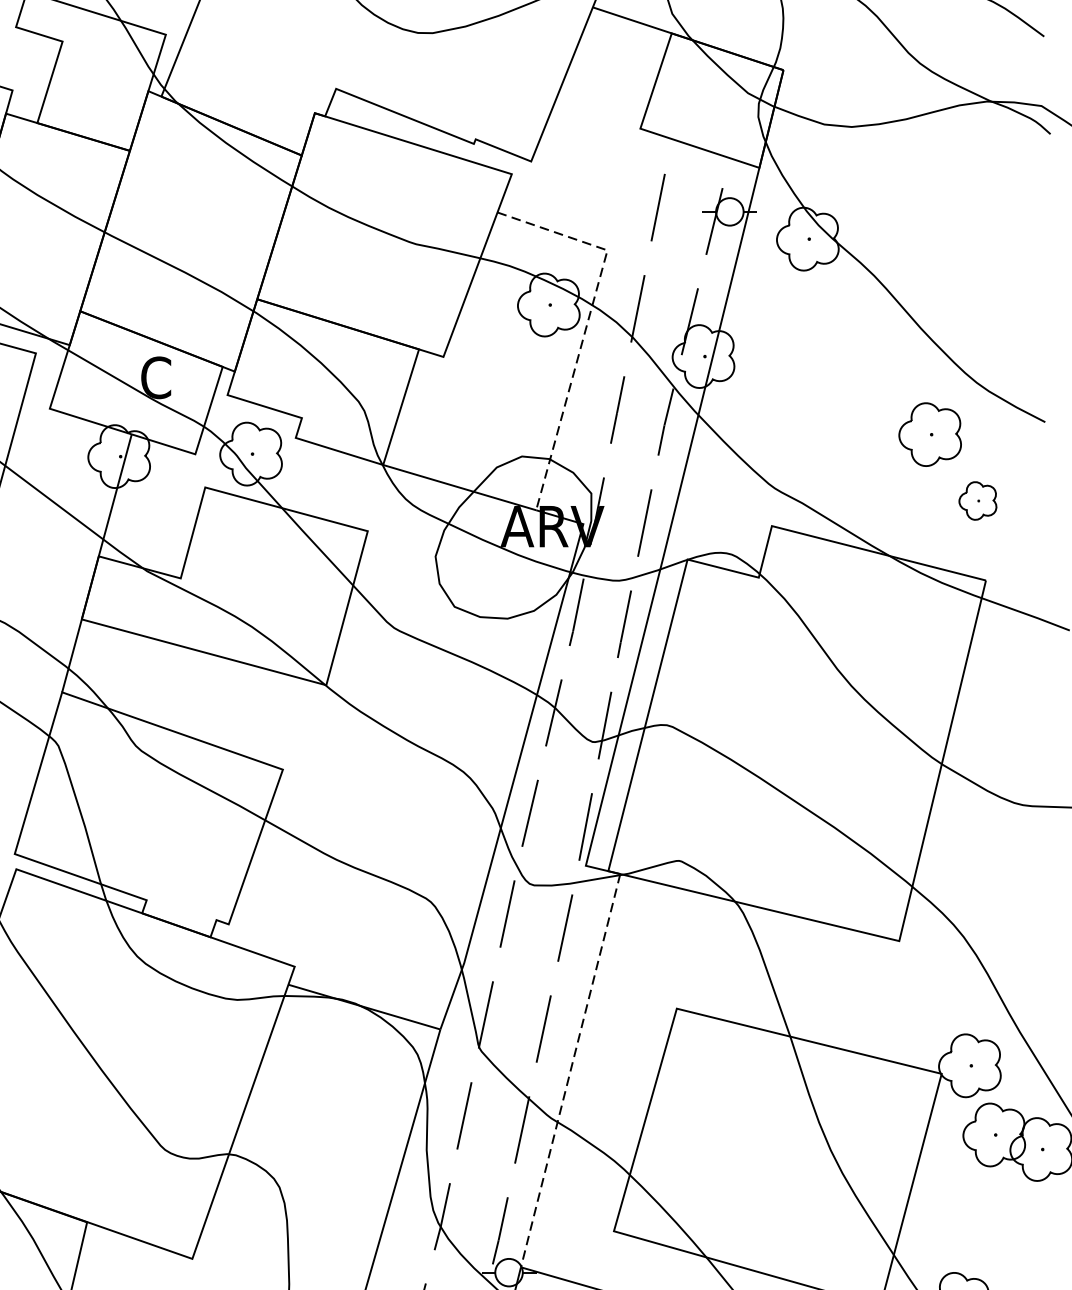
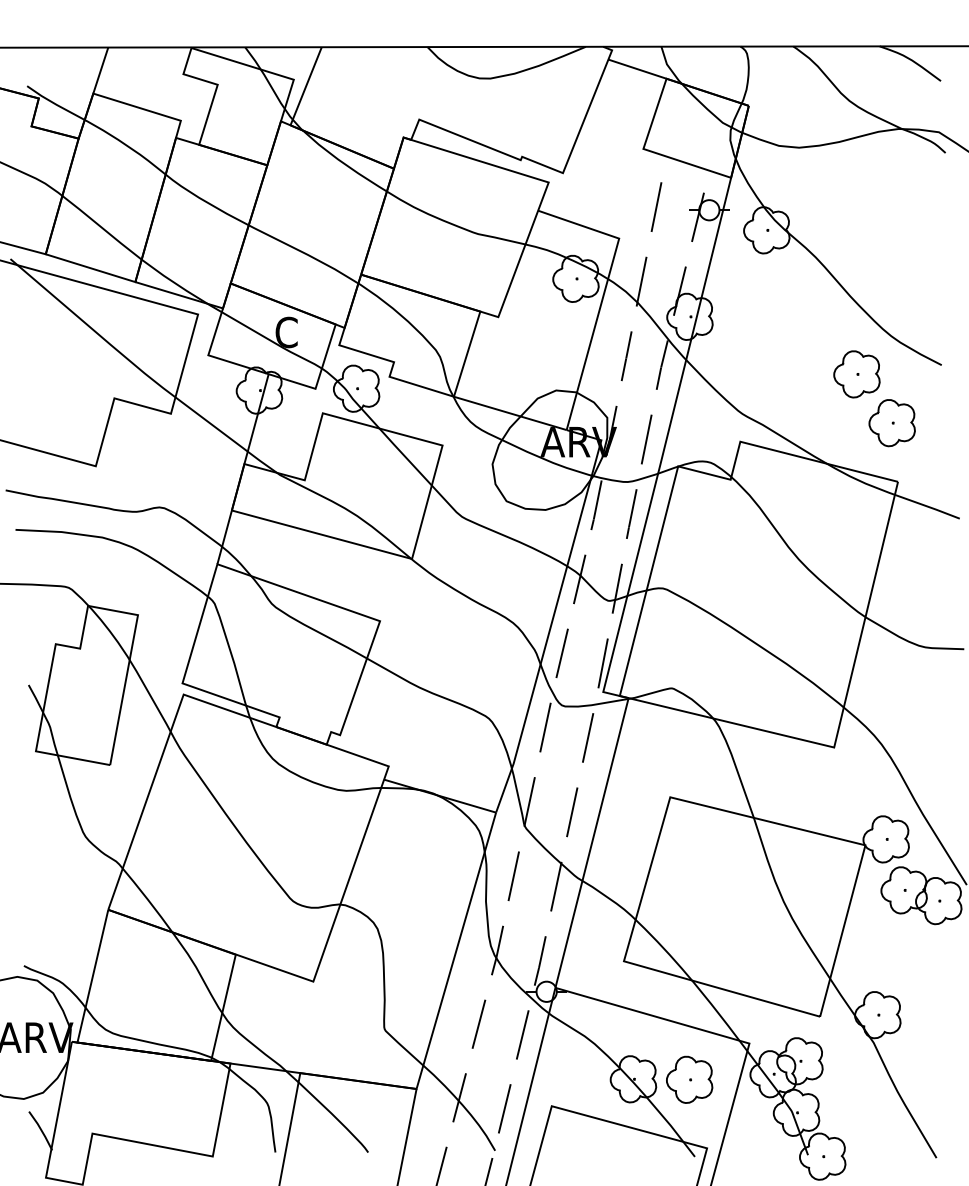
line: (587, 323) -> (604, 292), dashed -> solid
part: (977, 501) -> (891, 423), size x1.67
line: (569, 1071) -> (591, 843), dashed -> solid

